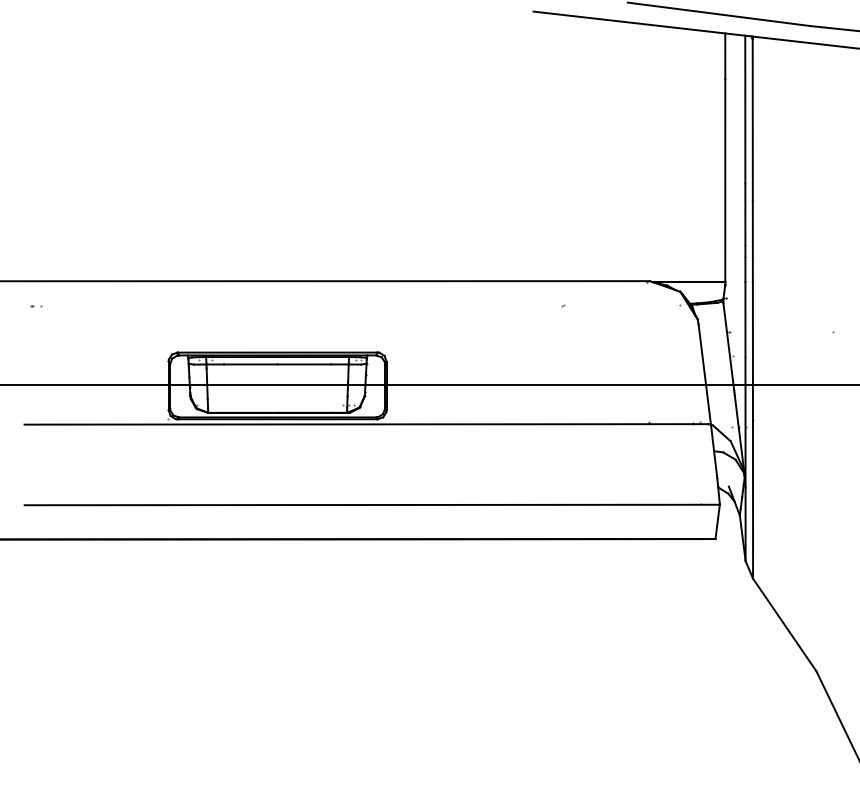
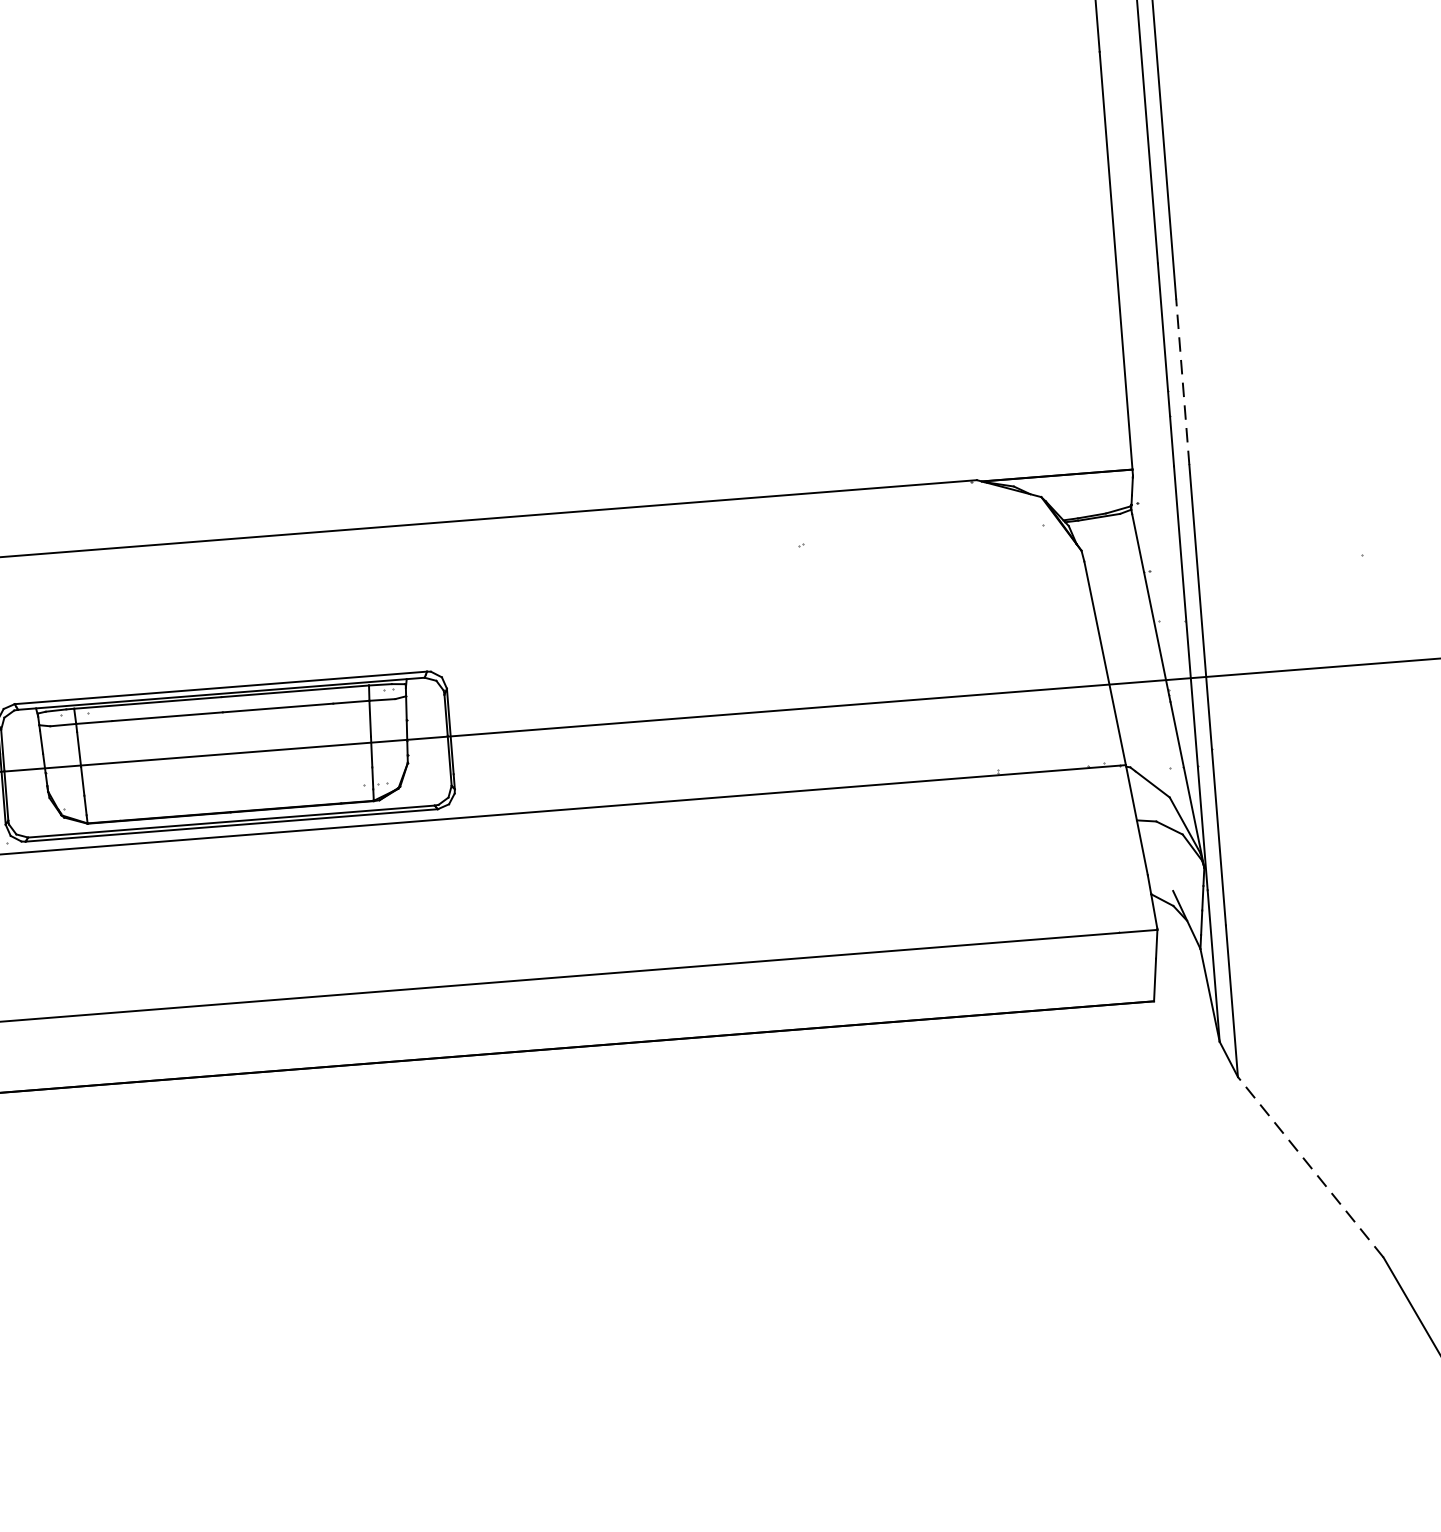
line: (752, 241) -> (1182, 381), solid -> dashed
line: (784, 624) -> (1310, 1166), solid -> dashed

